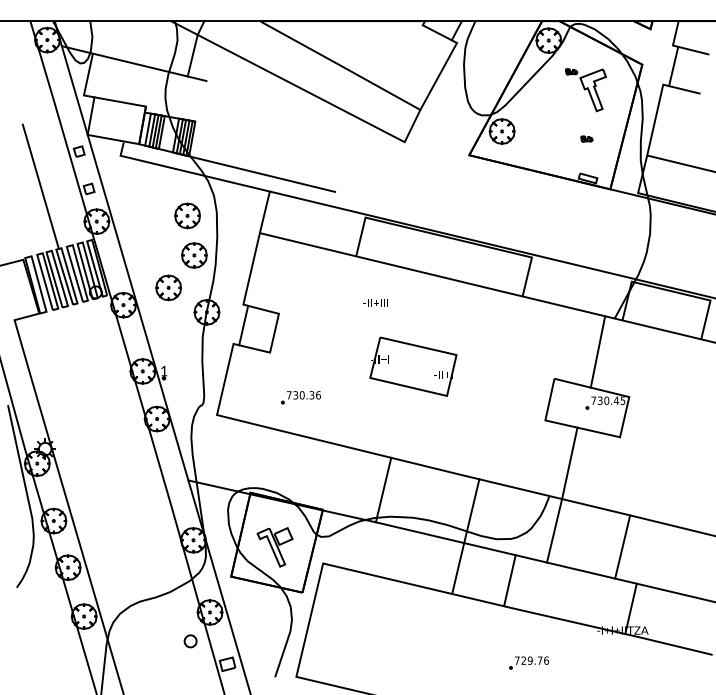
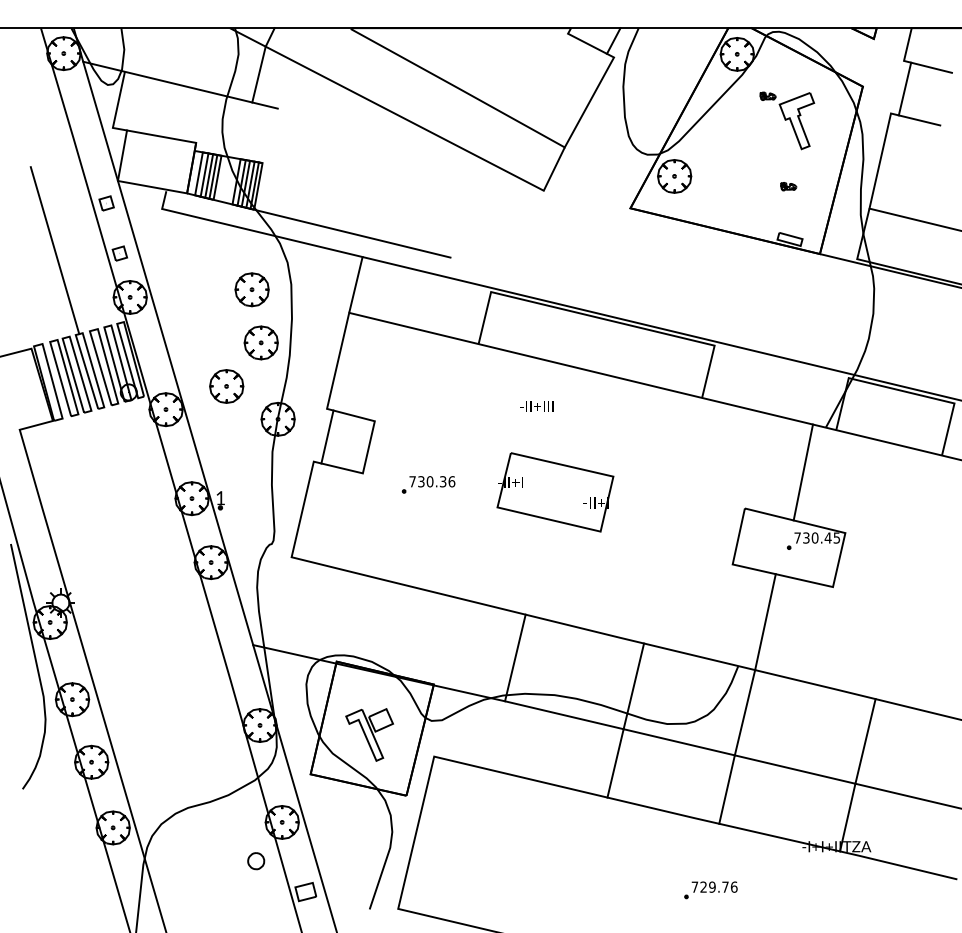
text: (375, 302) -> (536, 406), moved
part: (301, 397) -> (428, 484), moved
line: (622, 547) -> (865, 741), moved
line: (509, 580) -> (726, 789), moved

